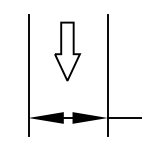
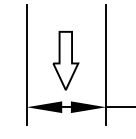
part: (67, 51) -> (65, 60), moved

